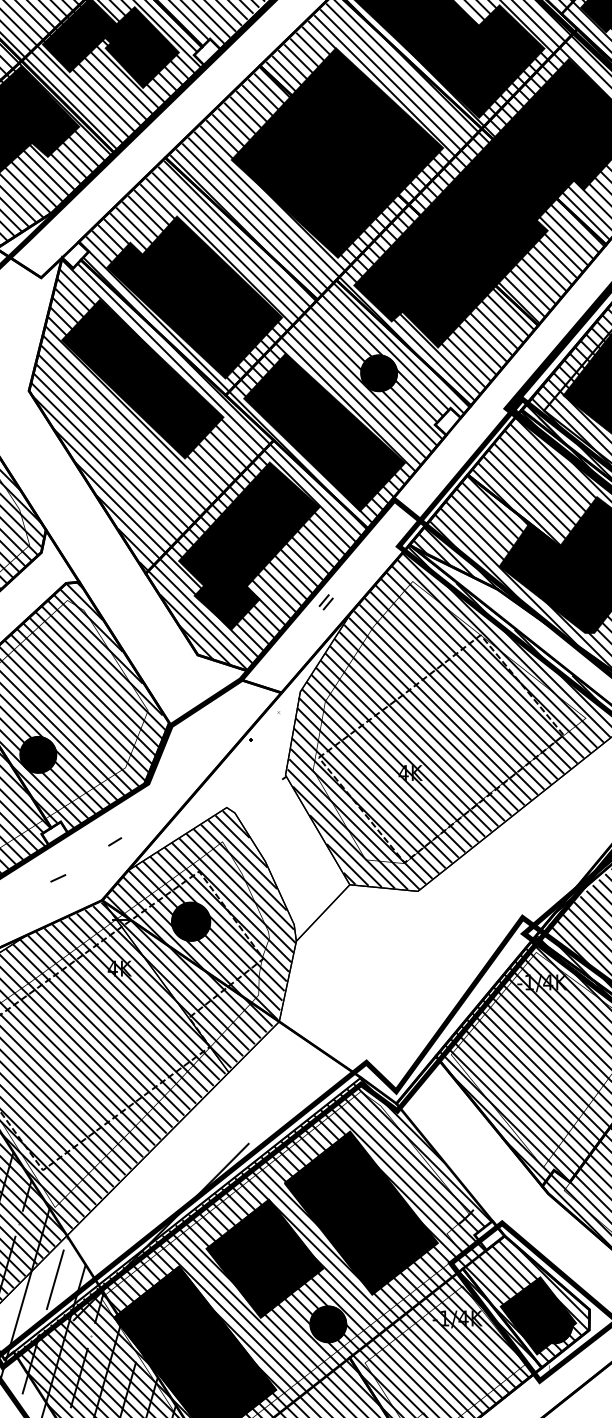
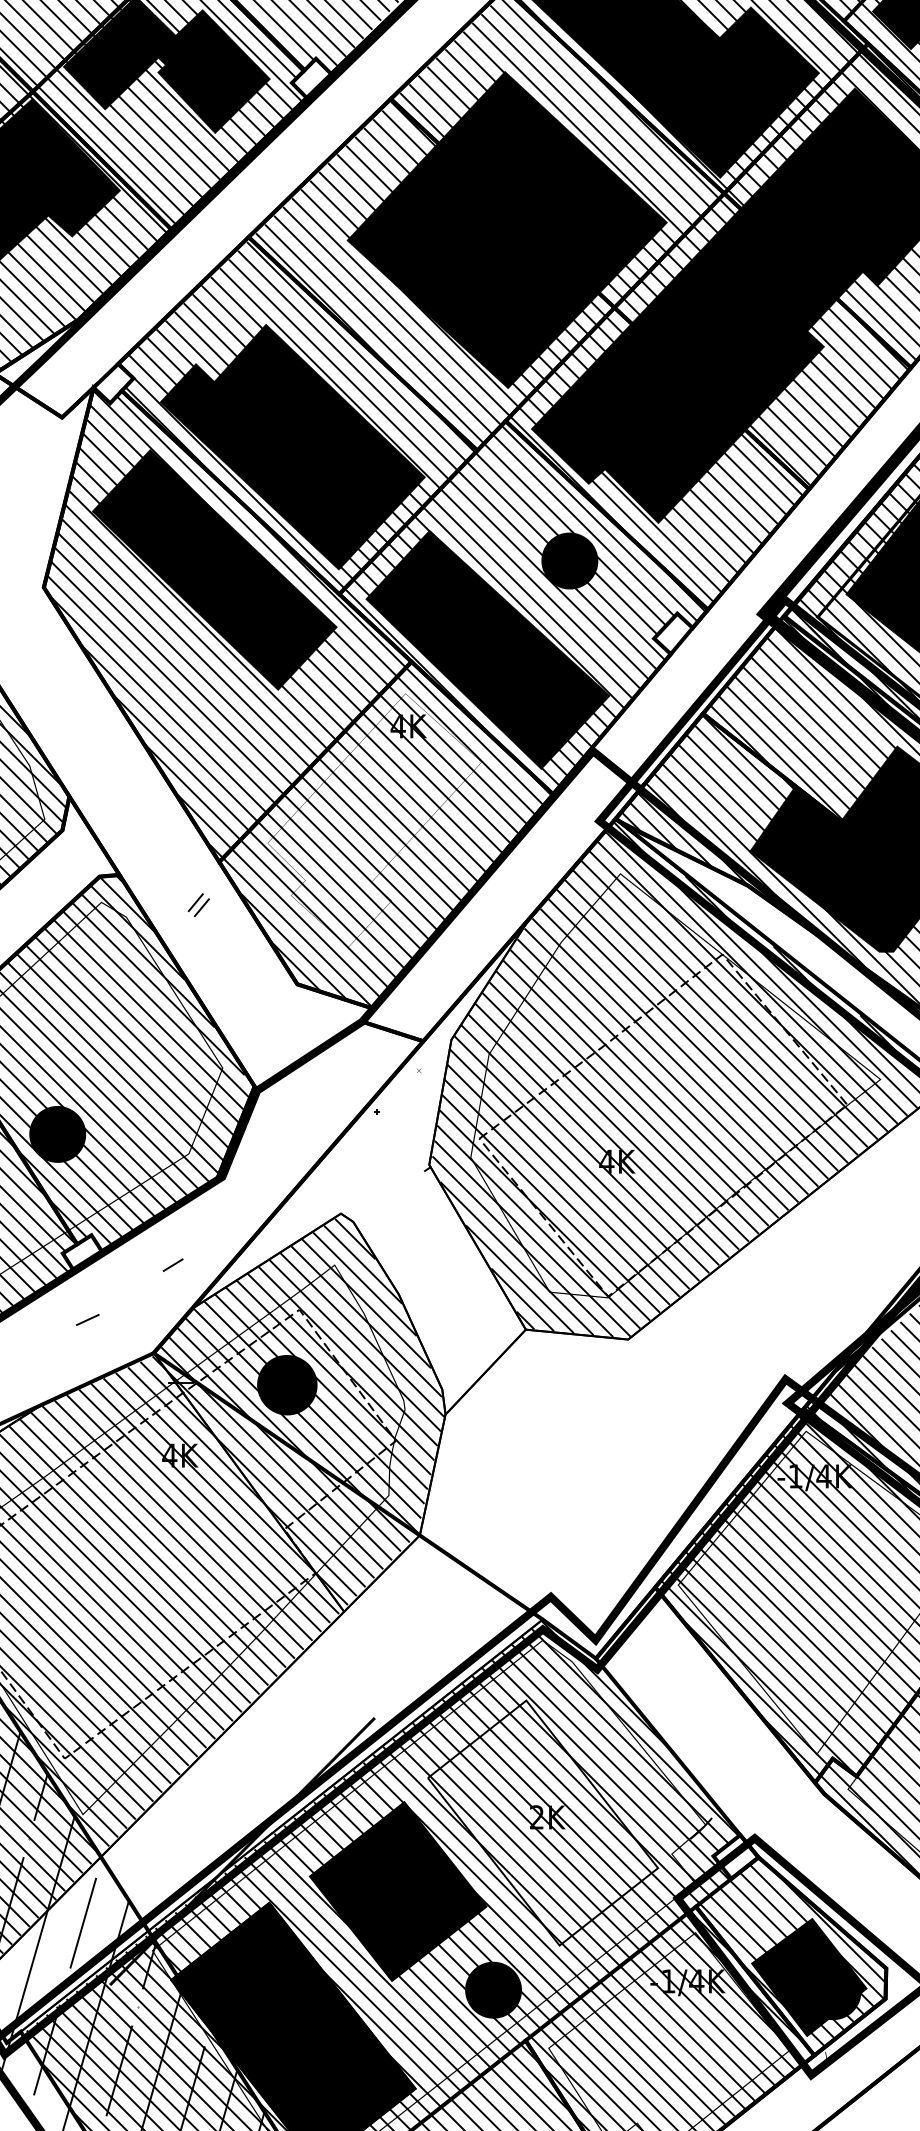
fill: (249, 545) -> (375, 819), removed
part: (325, 602) -> (197, 905), moved
fill: (360, 1212) -> (541, 1822), removed

